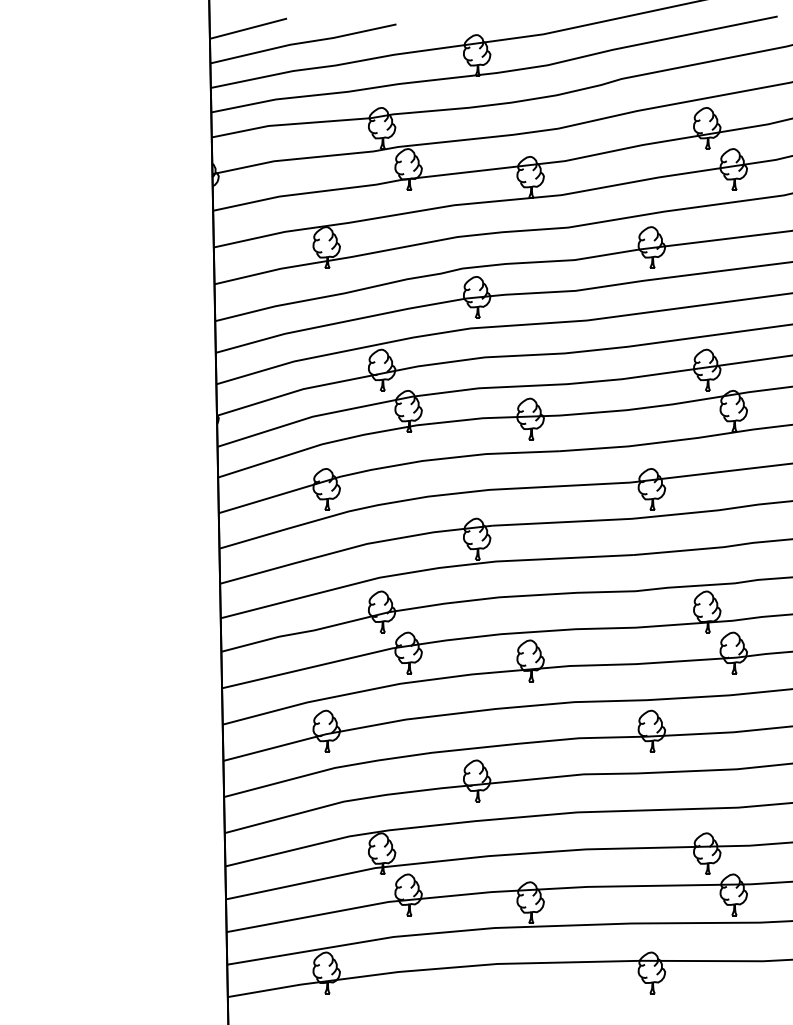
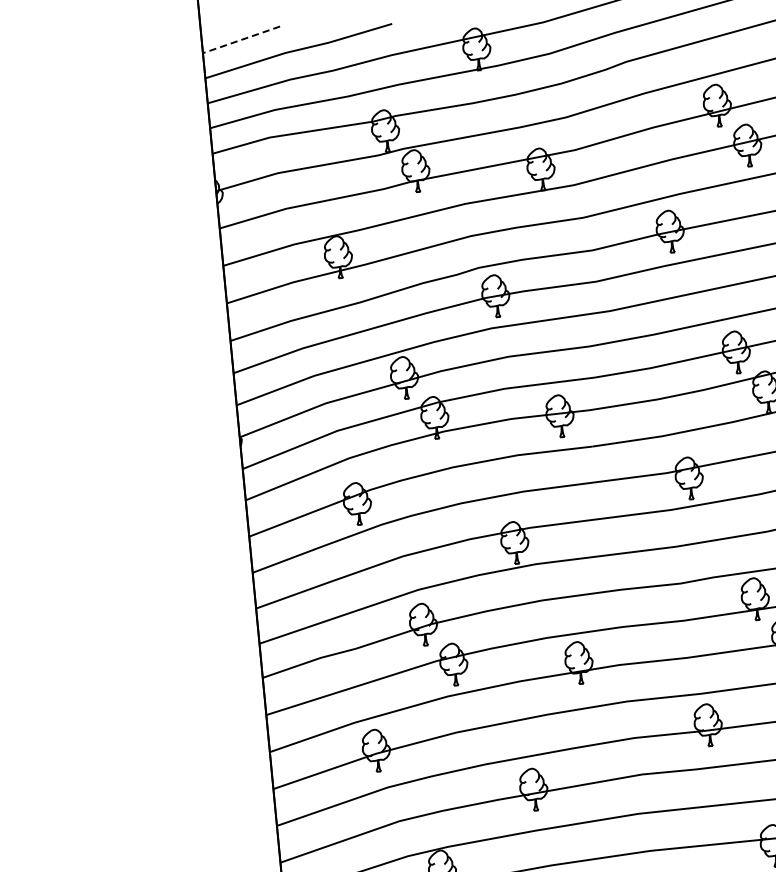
line: (248, 28) -> (241, 39), solid -> dashed

